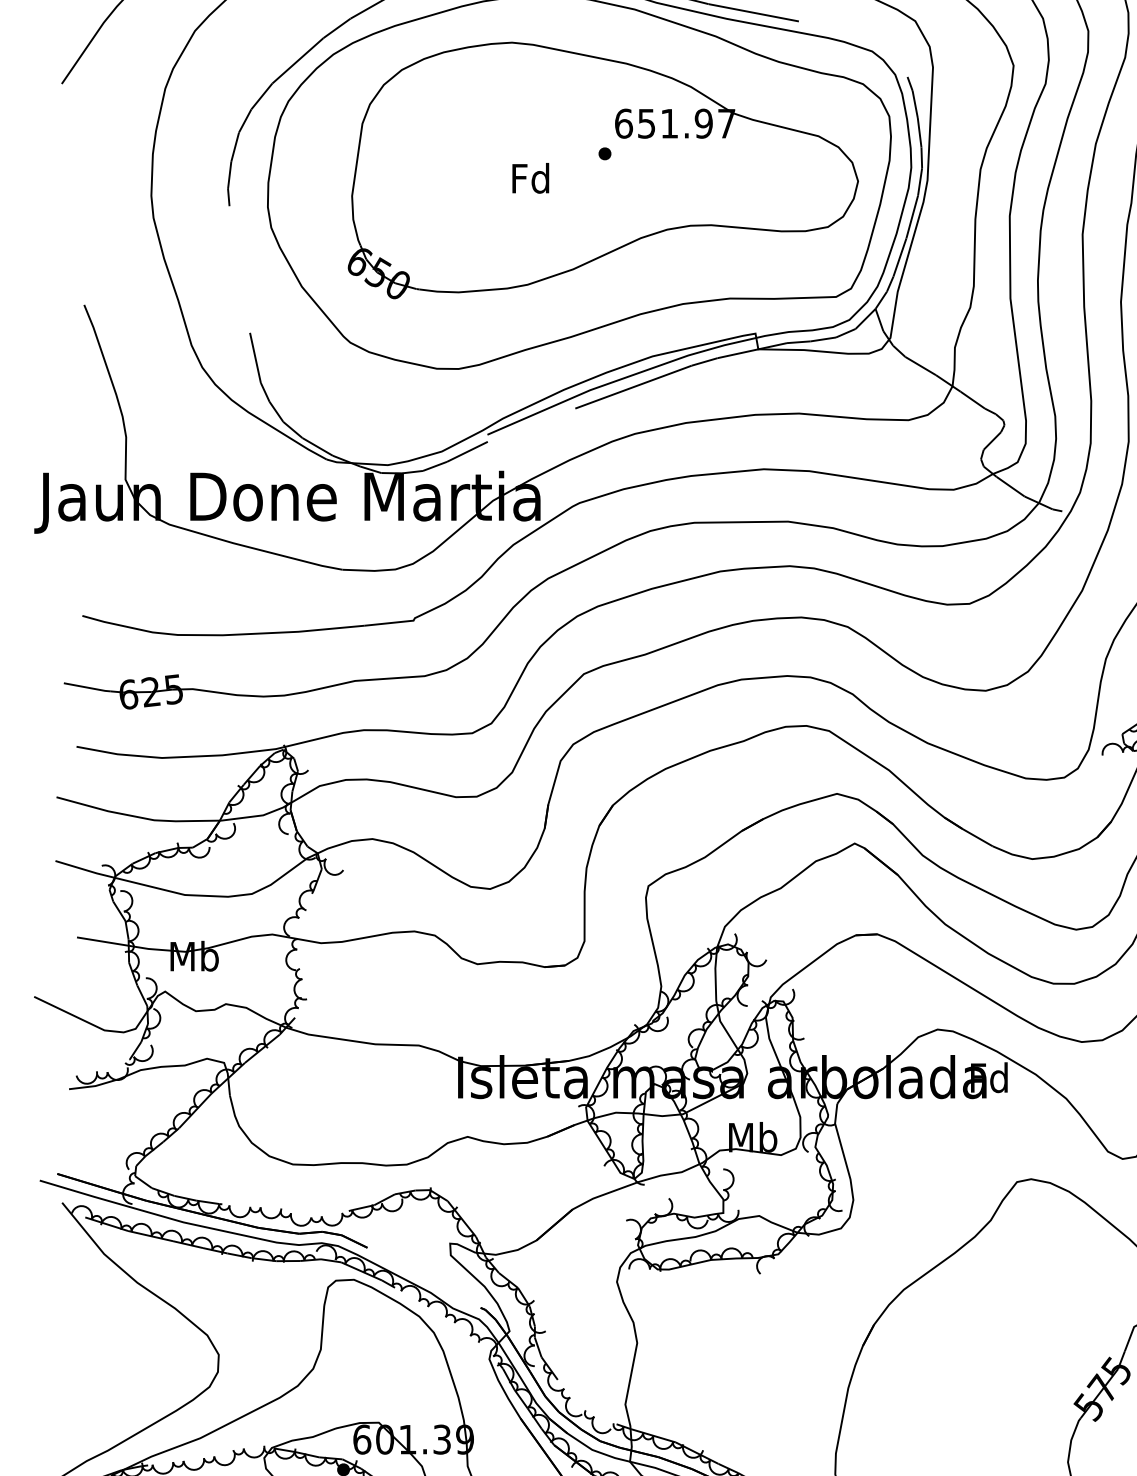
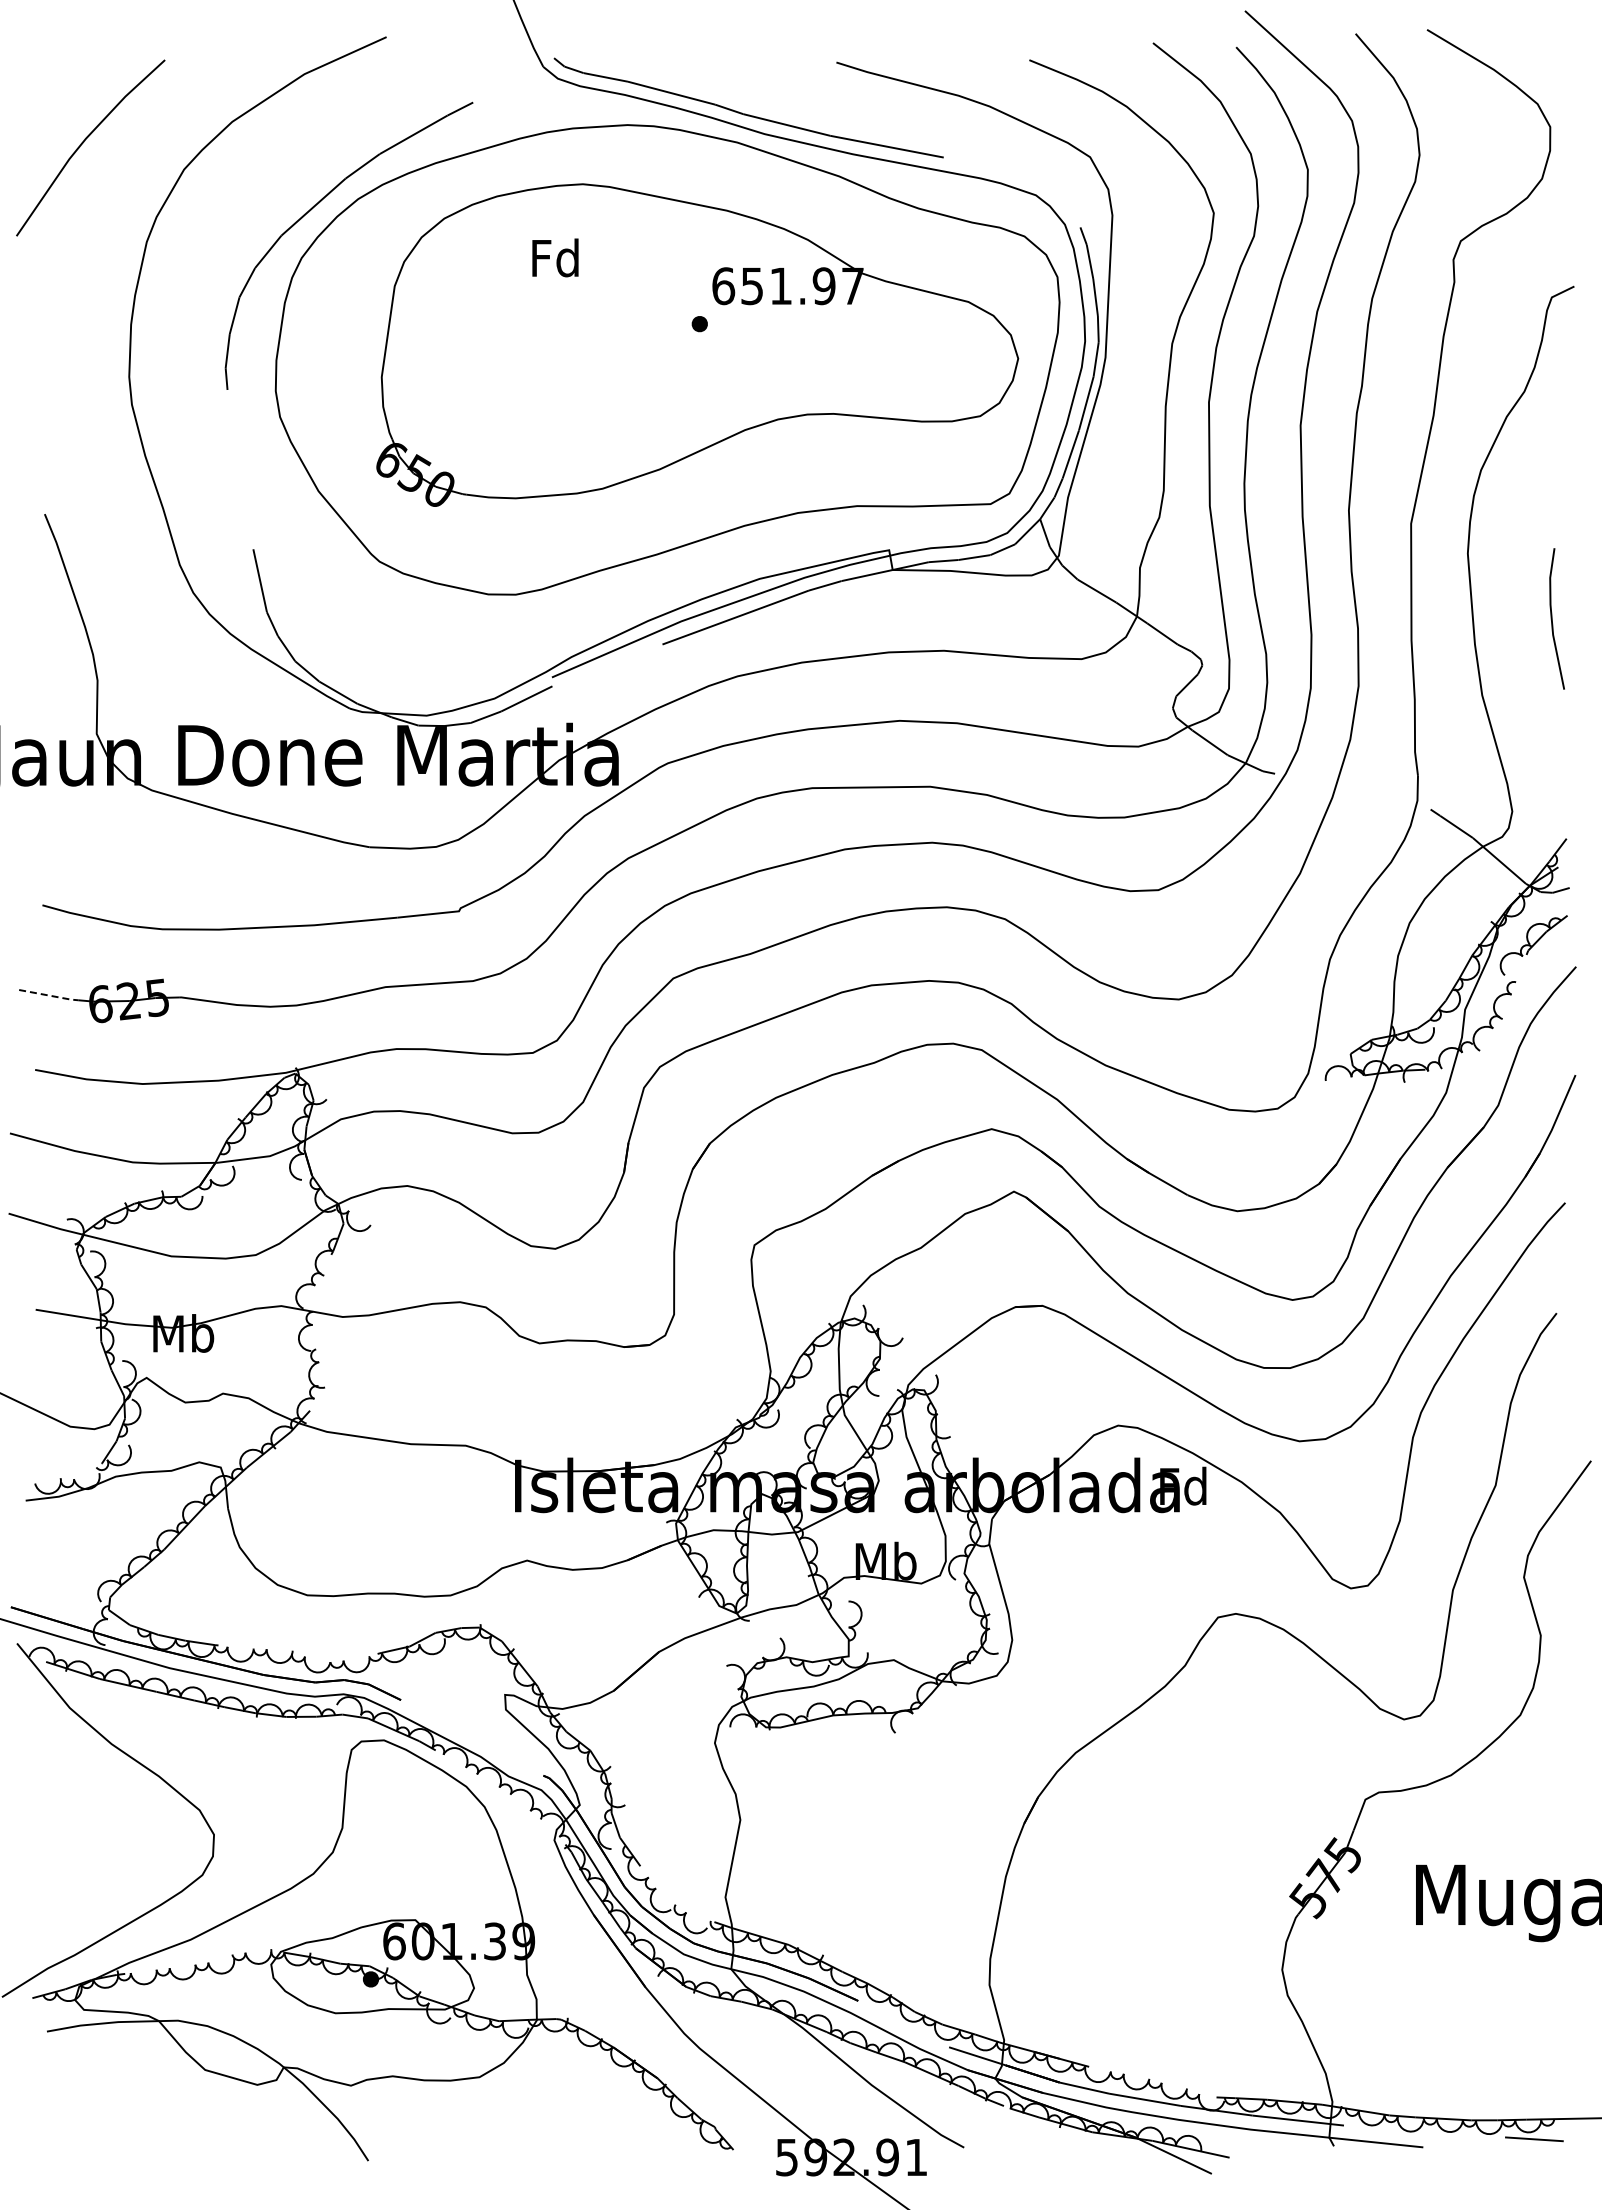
text: (530, 178) -> (555, 257), moved
line: (87, 687) -> (49, 995), solid -> dashed

